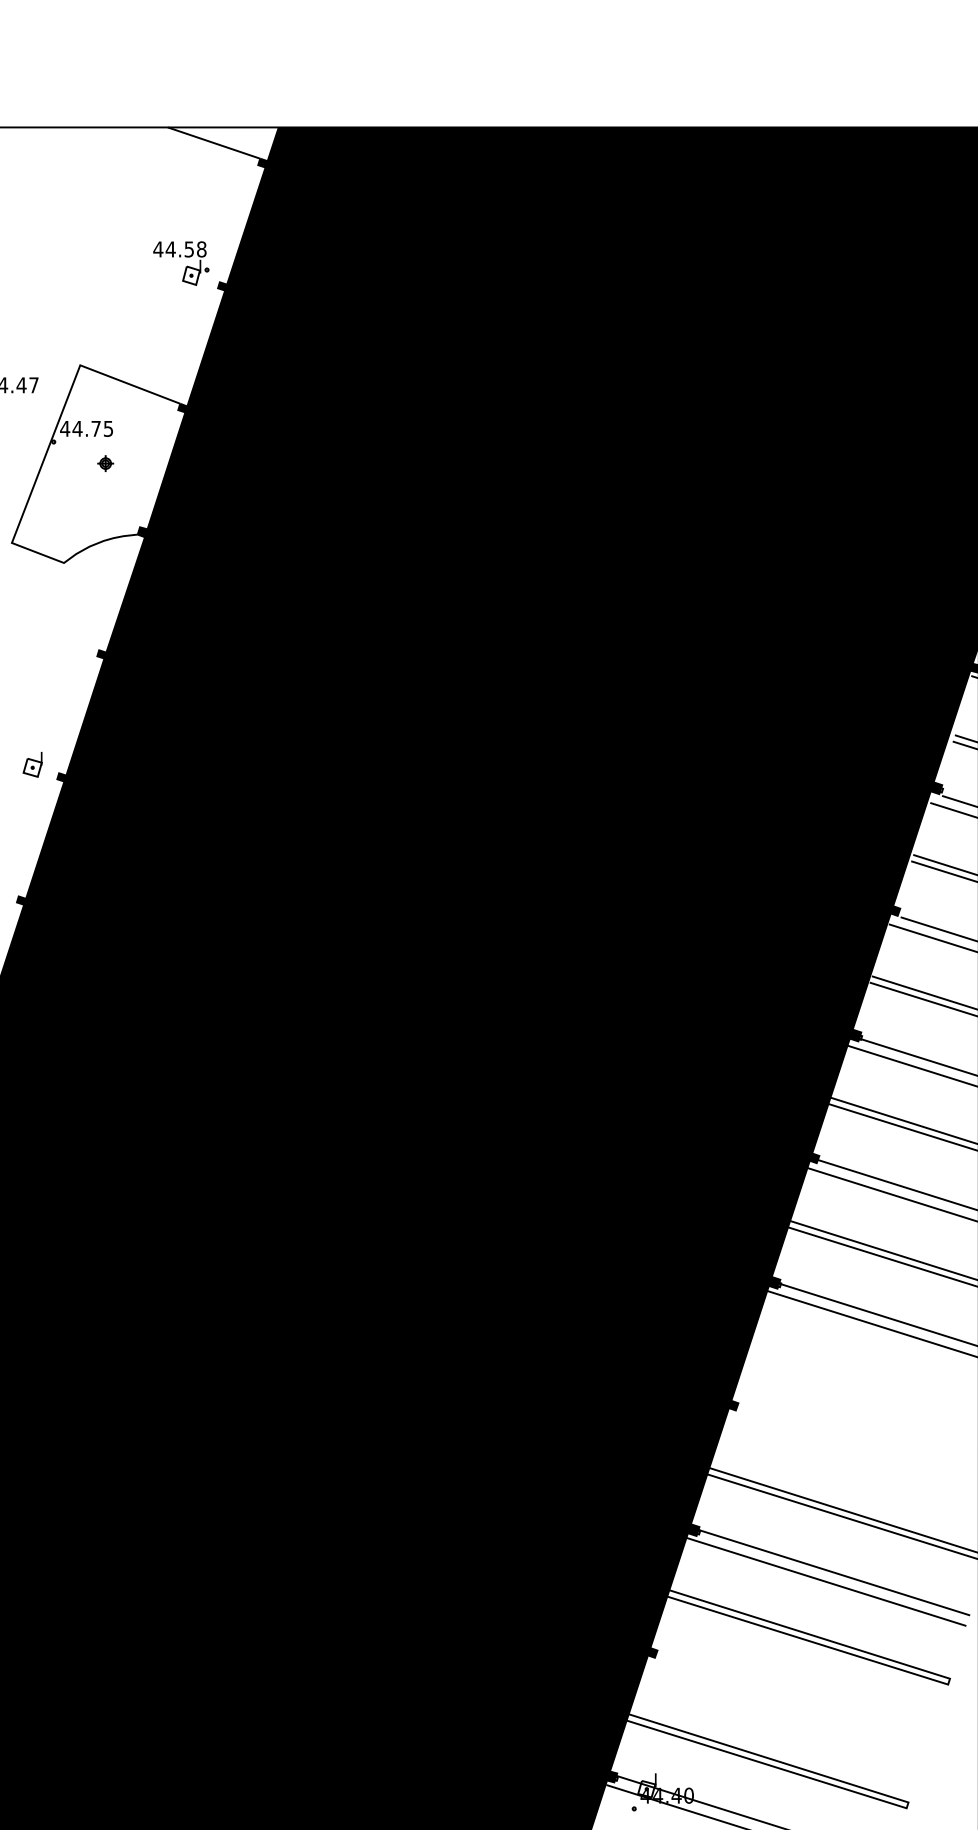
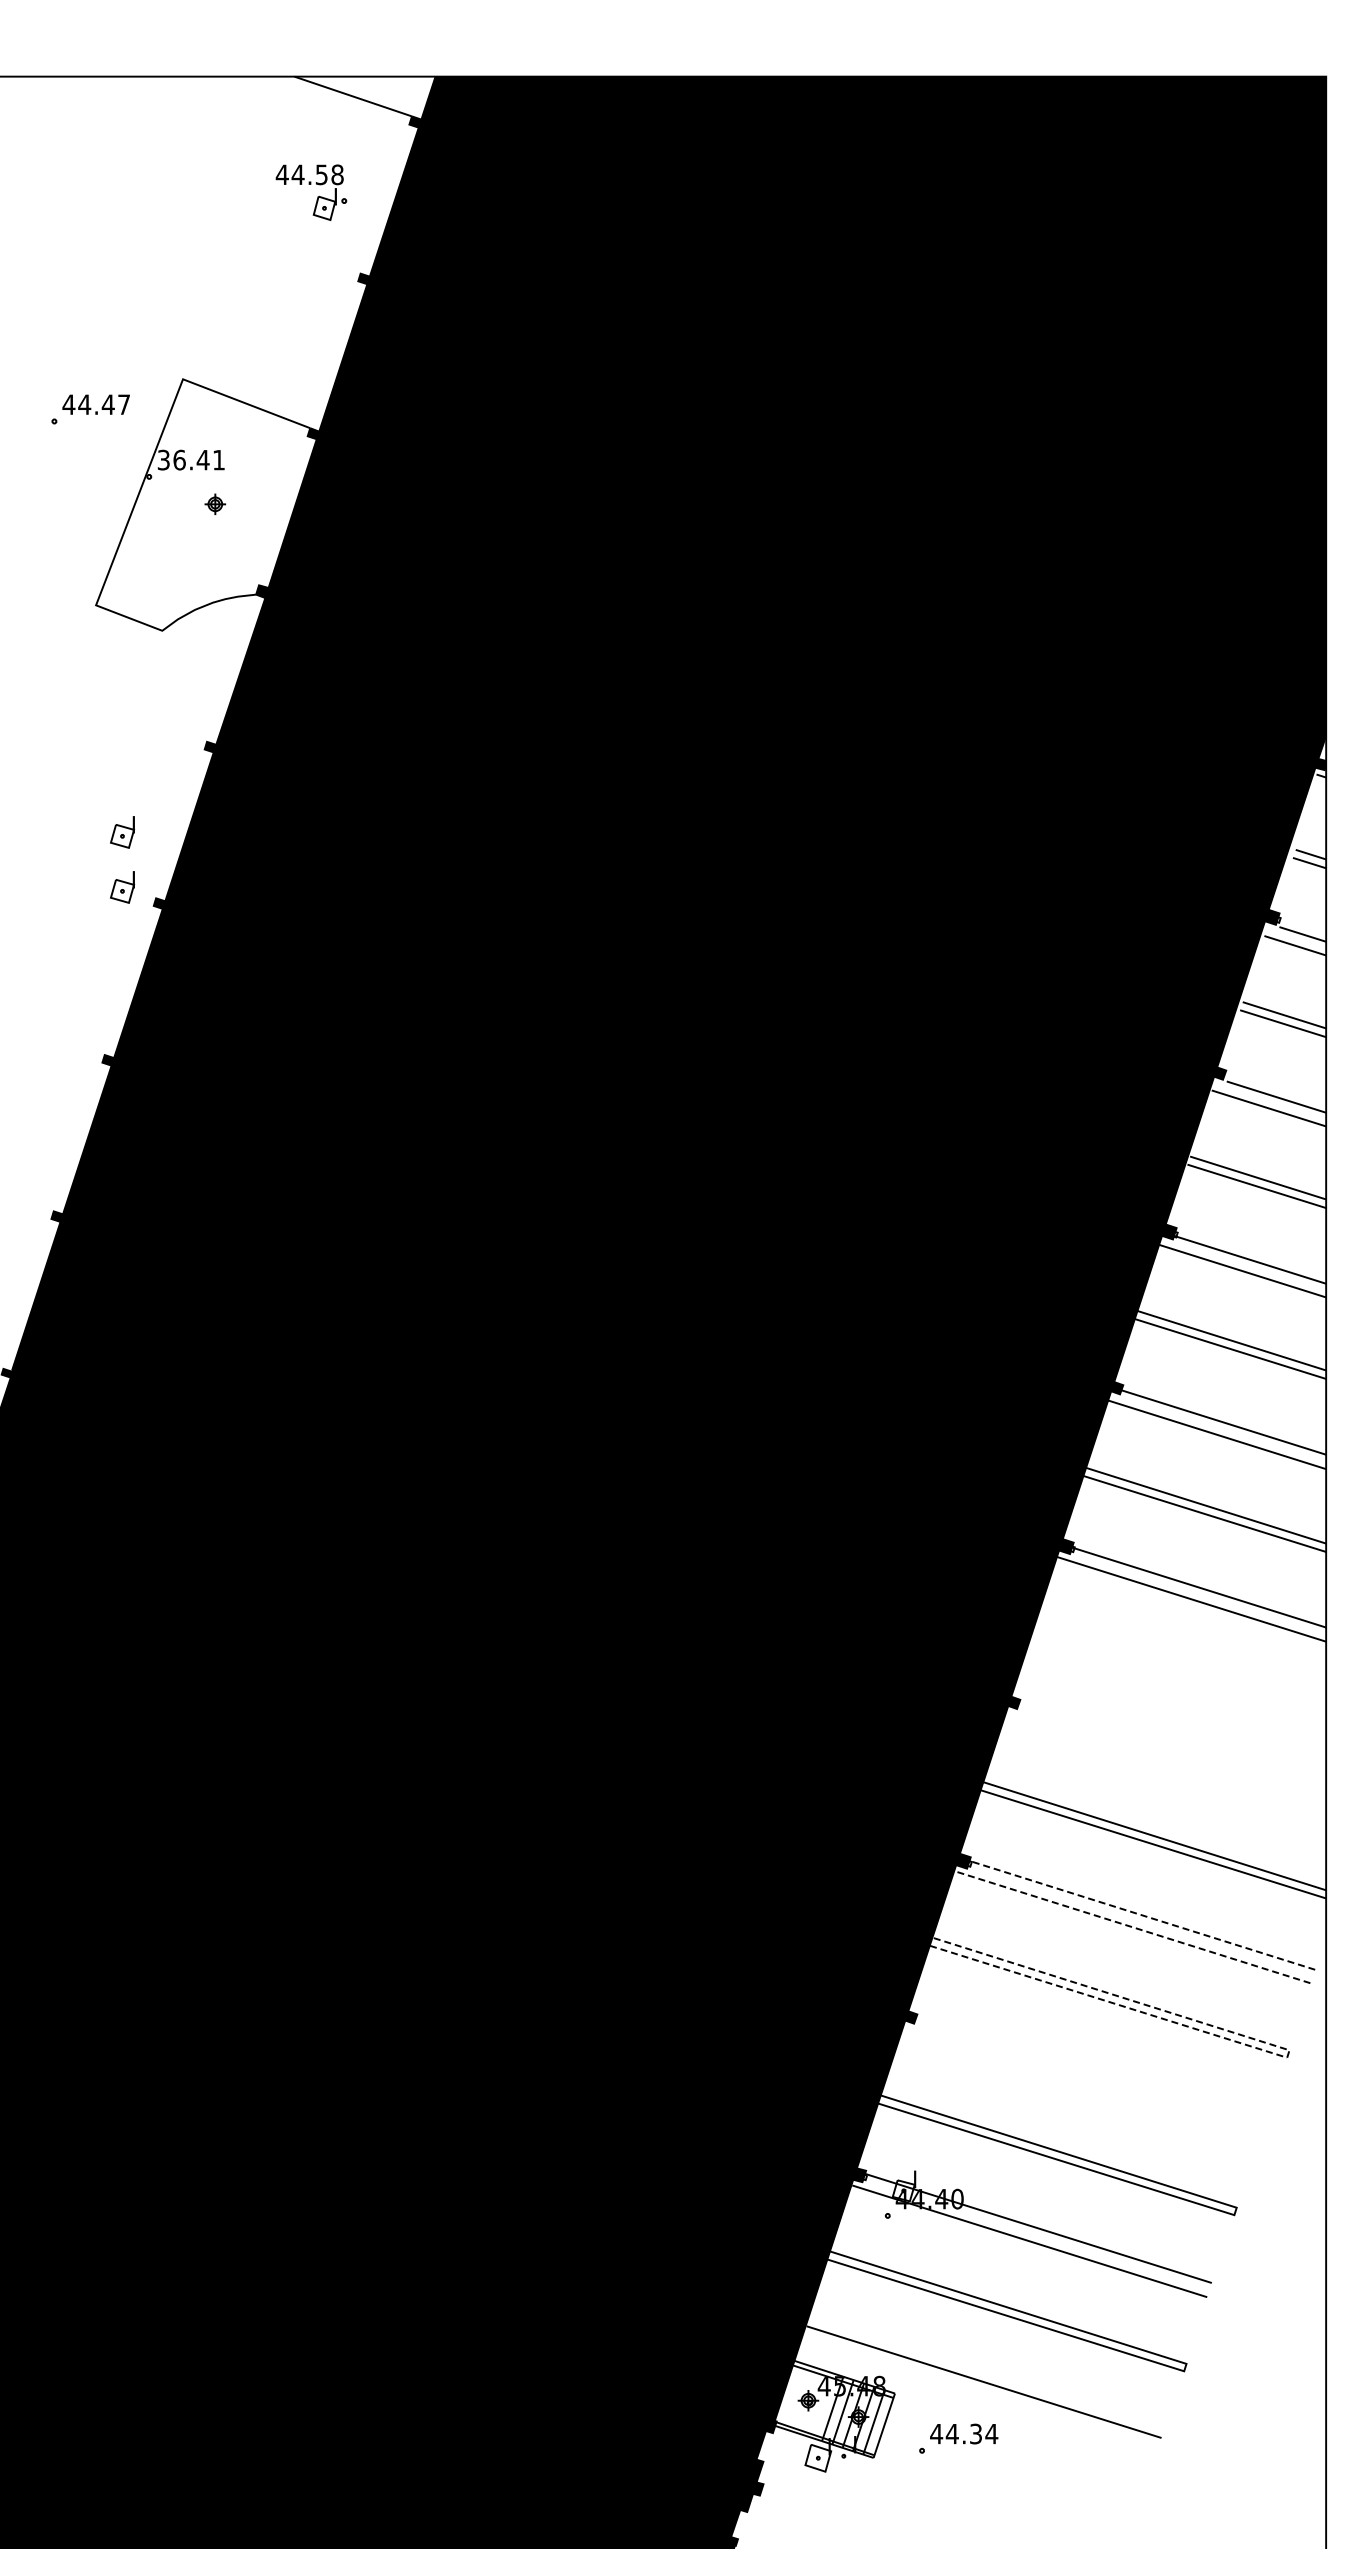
part: (185, 266) -> (317, 196), moved
text: (86, 428) -> (190, 459), 44.75 -> 36.41
part: (32, 721) -> (122, 832), added
line: (833, 1572) -> (1141, 1915), solid -> dashed
line: (826, 1582) -> (1132, 1927), solid -> dashed
line: (949, 1682) -> (1288, 2054), solid -> dashed

